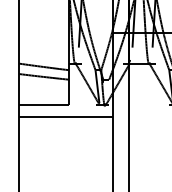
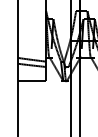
line: (66, 116) -> (44, 87), removed

